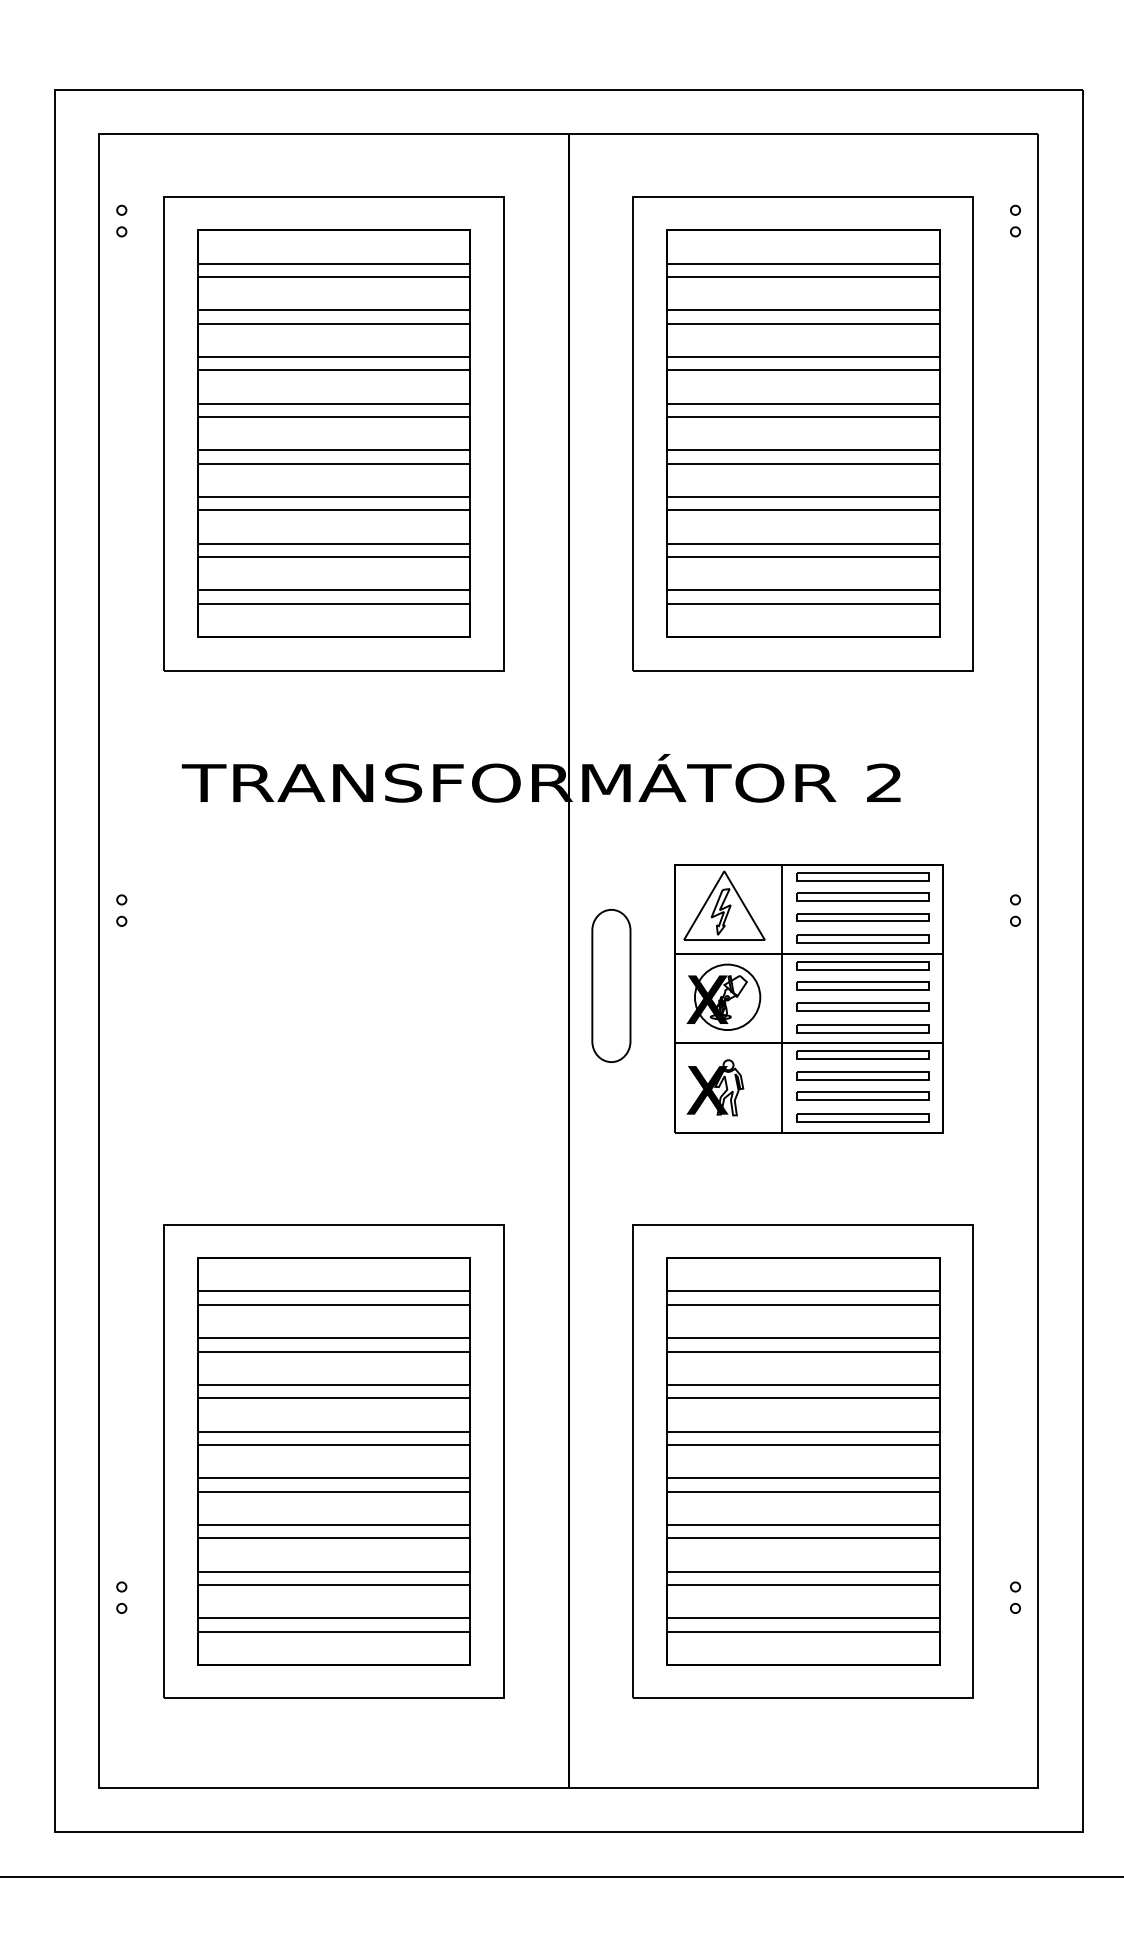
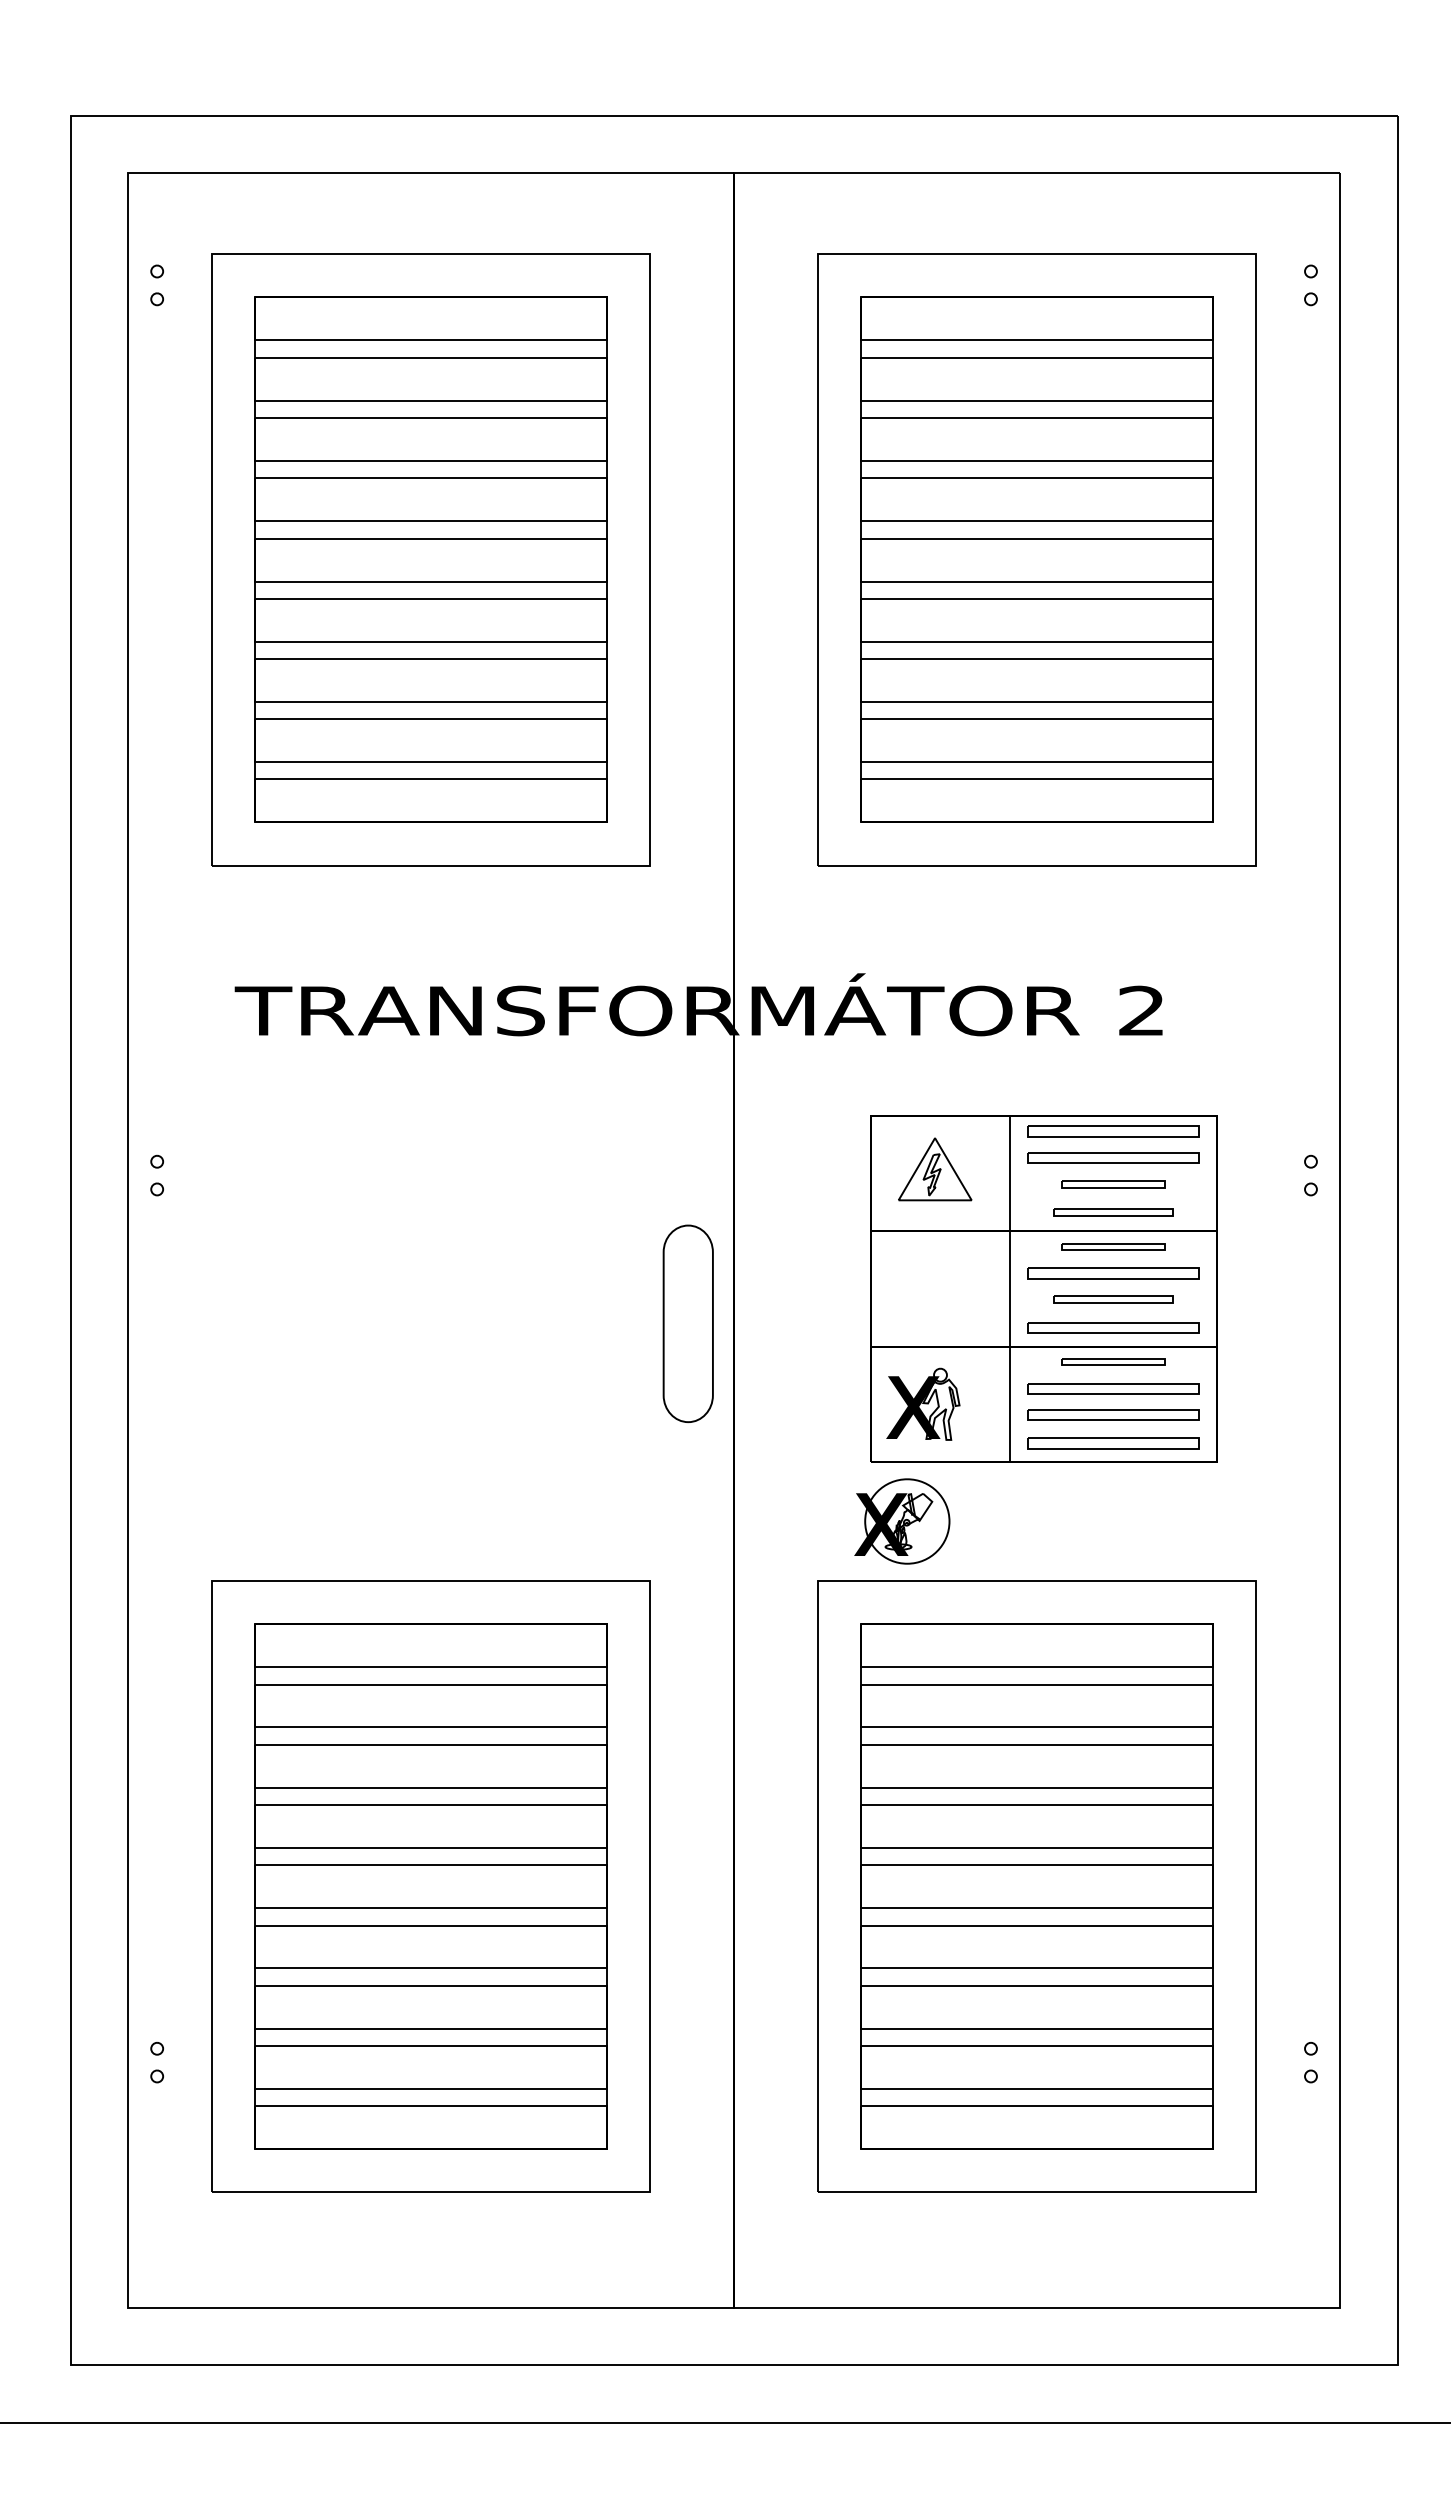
part: (723, 905) -> (934, 1169), size x0.7
part: (862, 917) -> (1113, 1184), size x0.6
part: (862, 939) -> (1113, 1212), size x0.7
part: (862, 965) -> (1113, 1246), size x0.6
part: (610, 985) -> (687, 1323), moved
part: (723, 997) -> (902, 1521), moved
part: (862, 1006) -> (1113, 1299), size x0.7
part: (862, 1054) -> (1113, 1361), size x0.6

